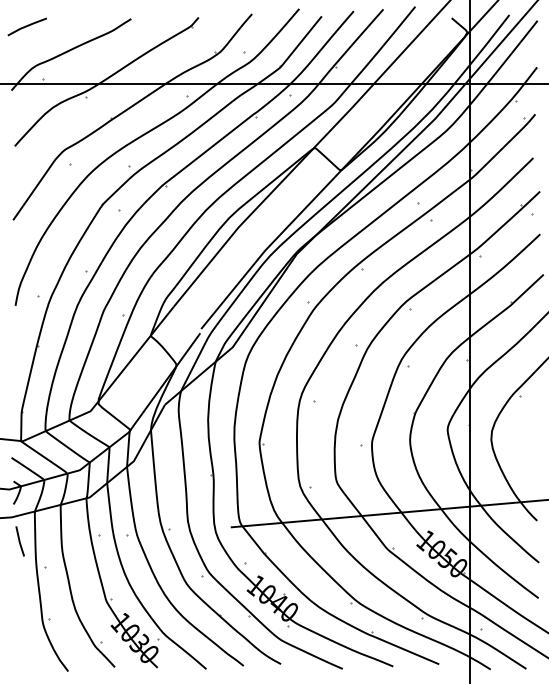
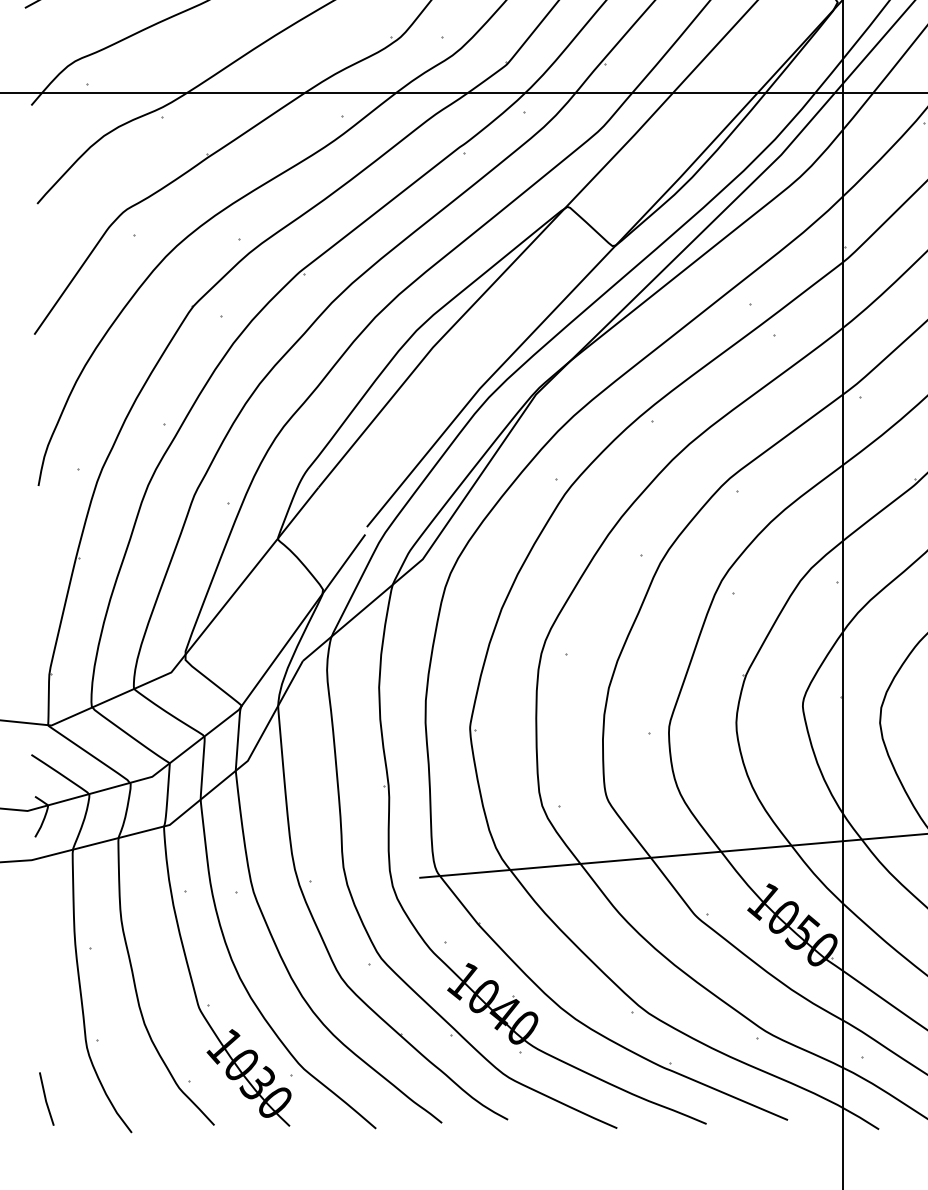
line: (19, 541) -> (45, 1099), moved

